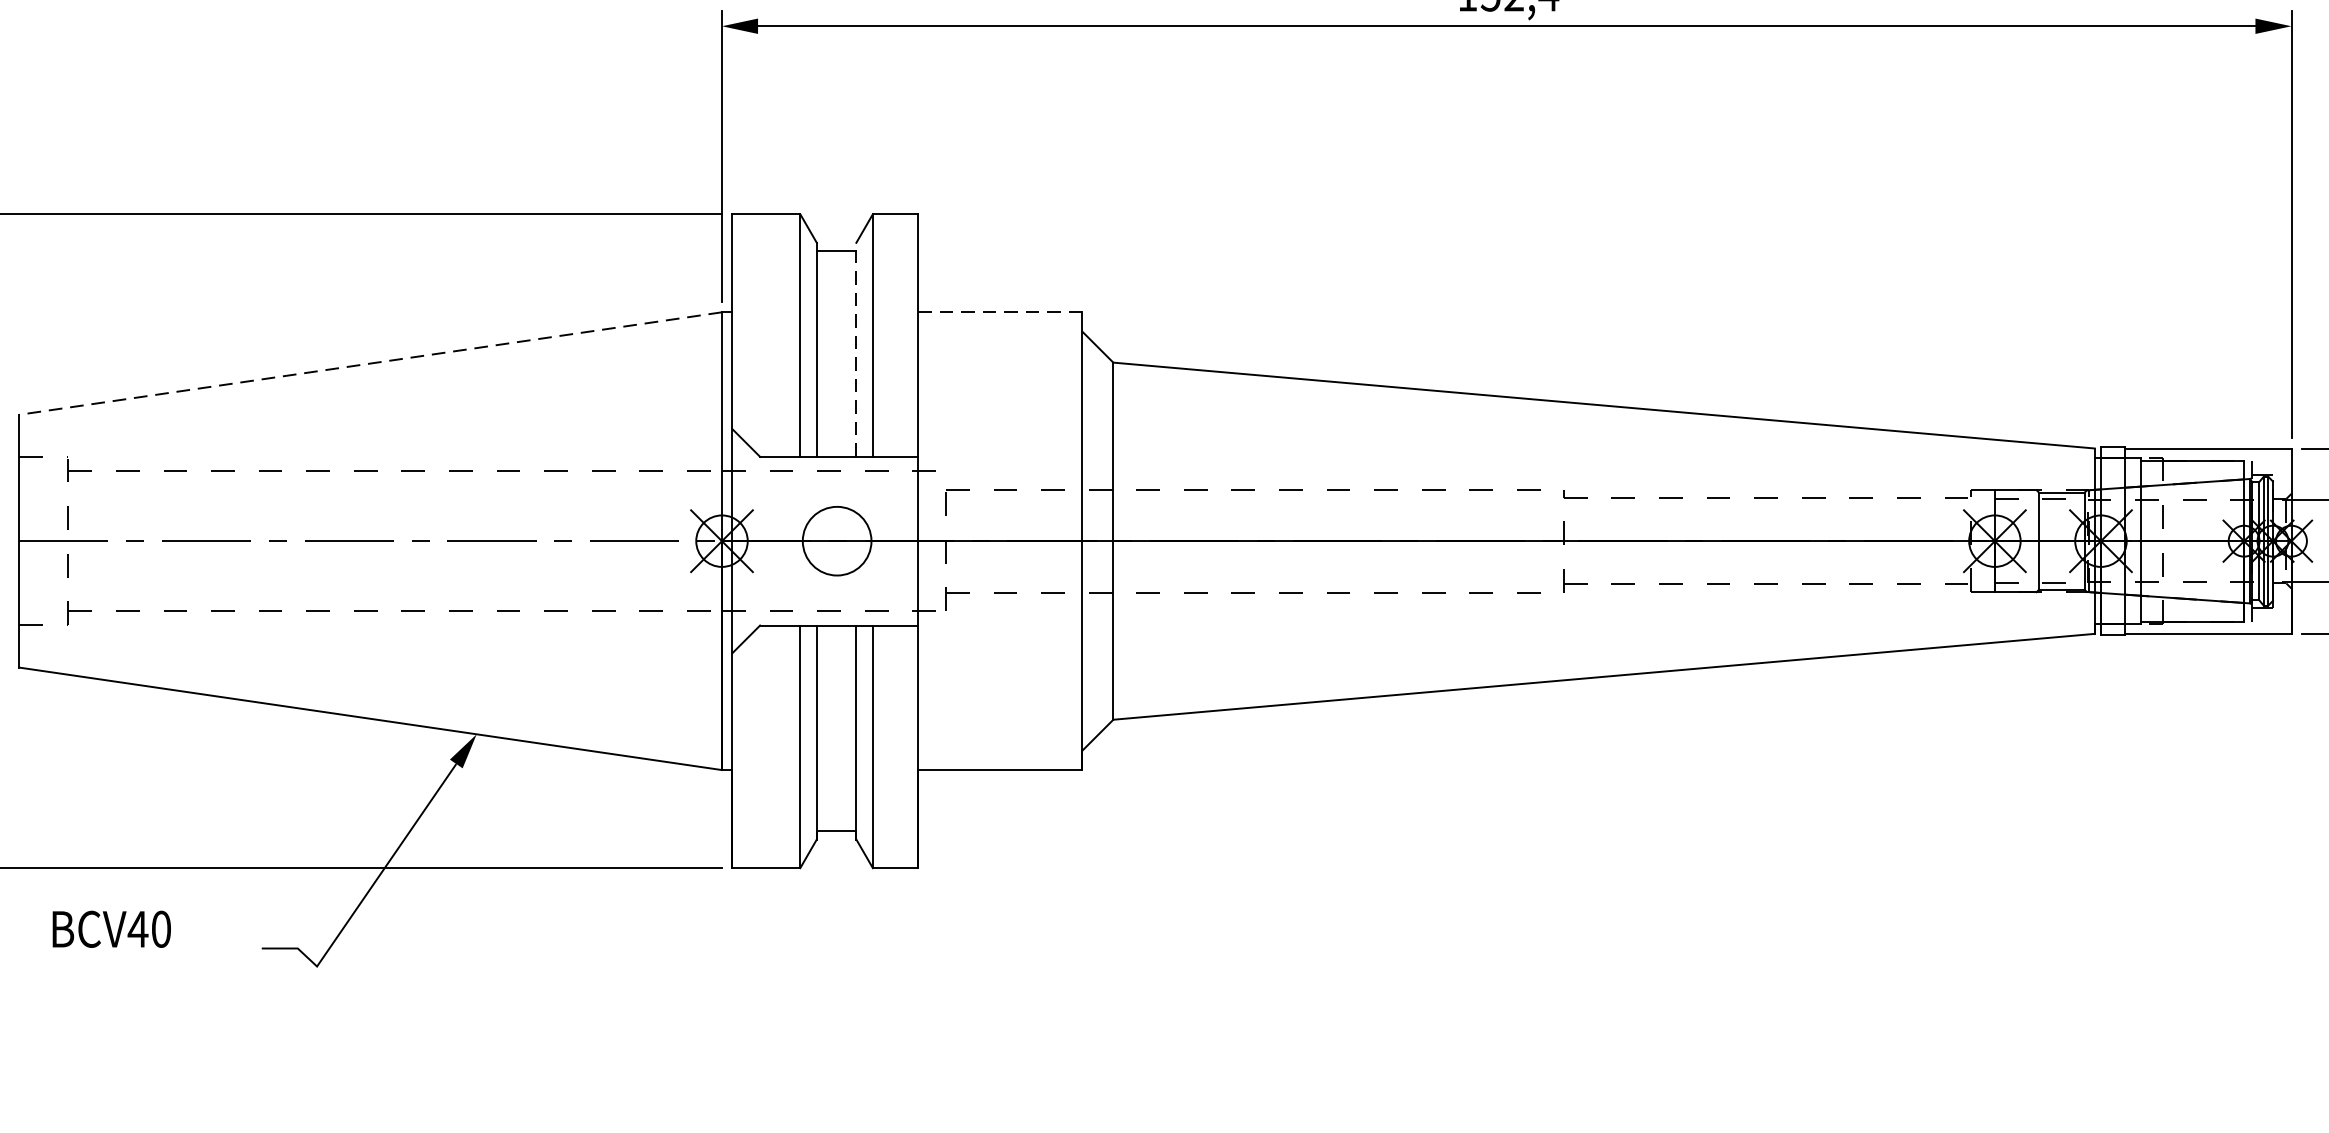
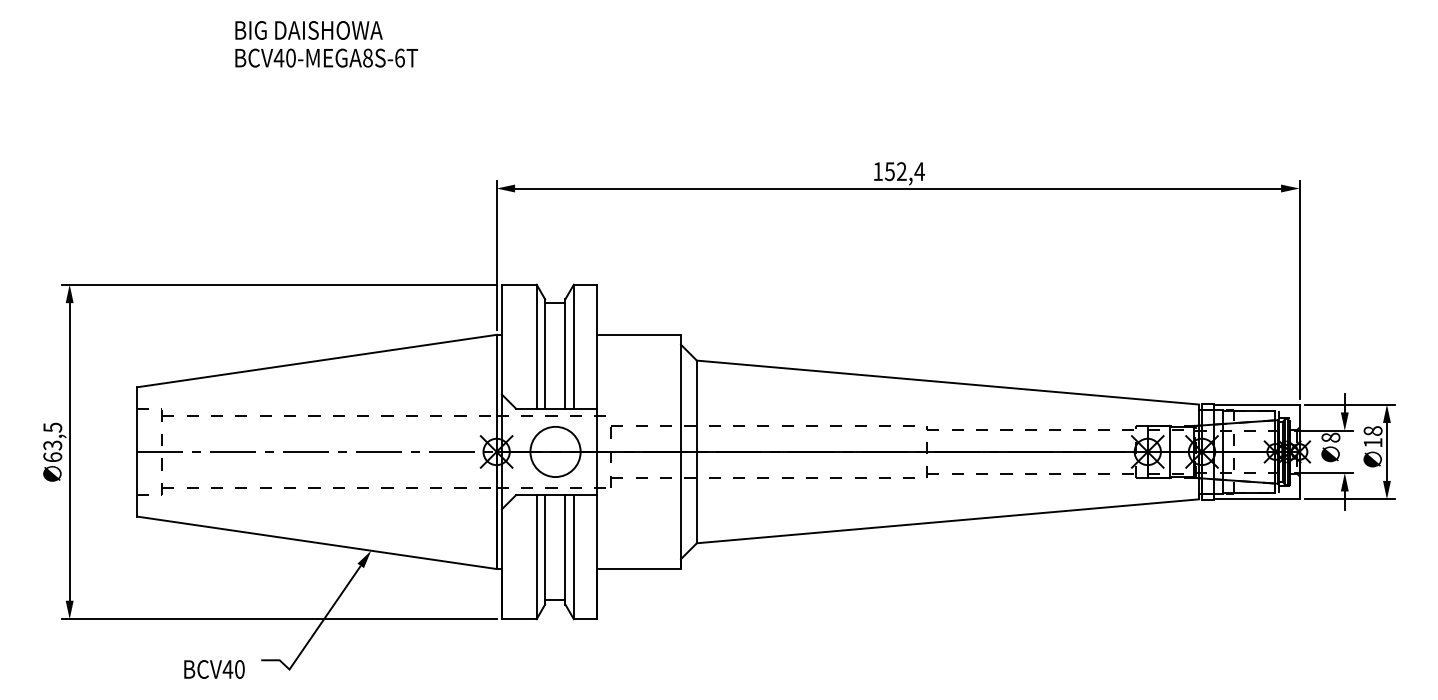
line: (1001, 311) -> (639, 334), dashed -> solid
line: (856, 350) -> (565, 354), dashed -> solid
line: (369, 364) -> (316, 361), dashed -> solid
circle: (837, 540) -> (555, 451), size x1.43
text: (111, 929) -> (214, 669), moved

